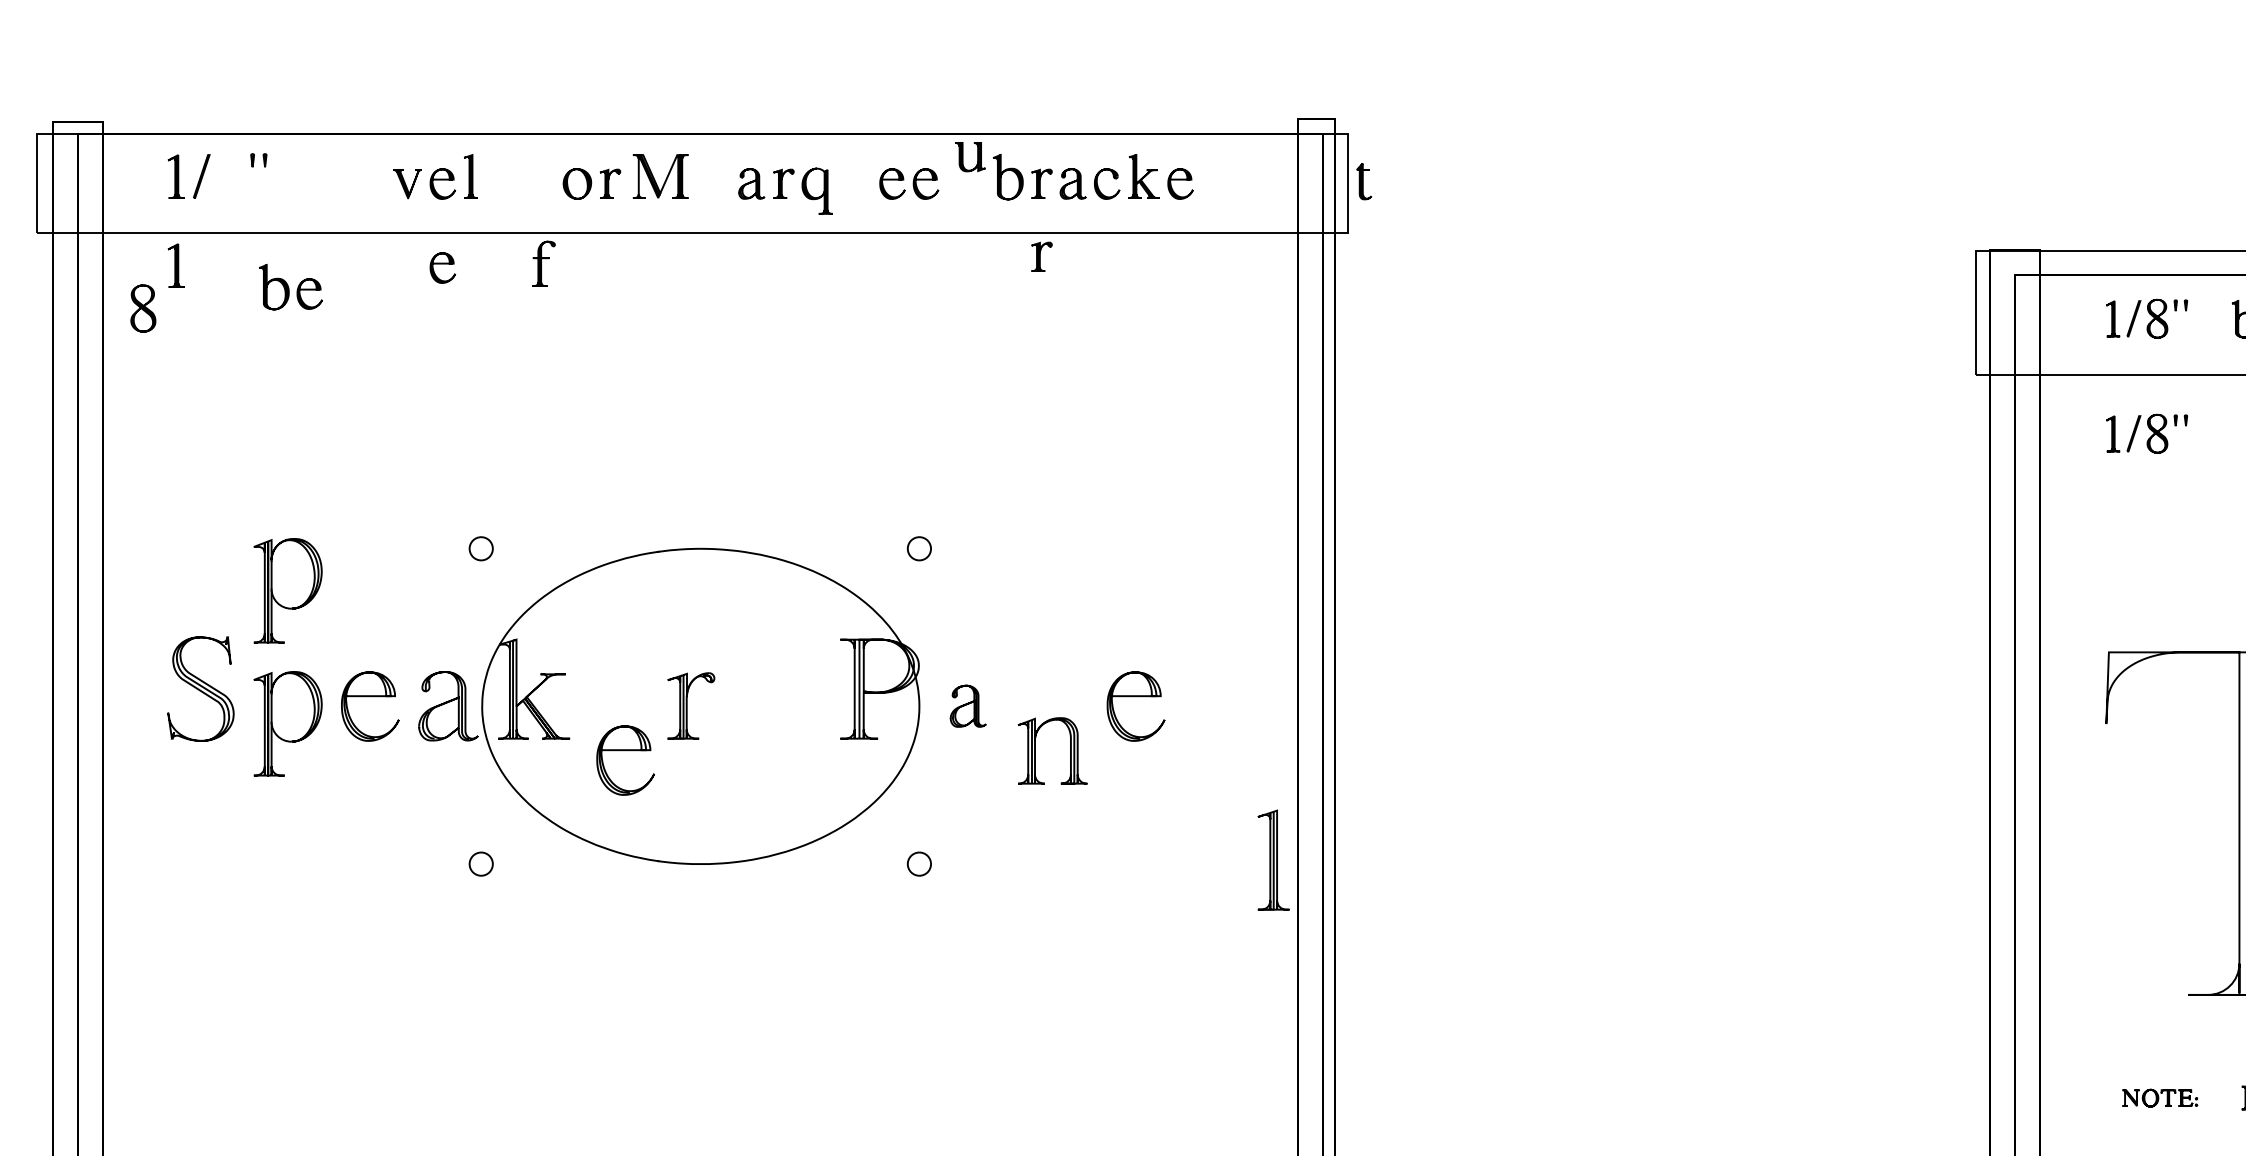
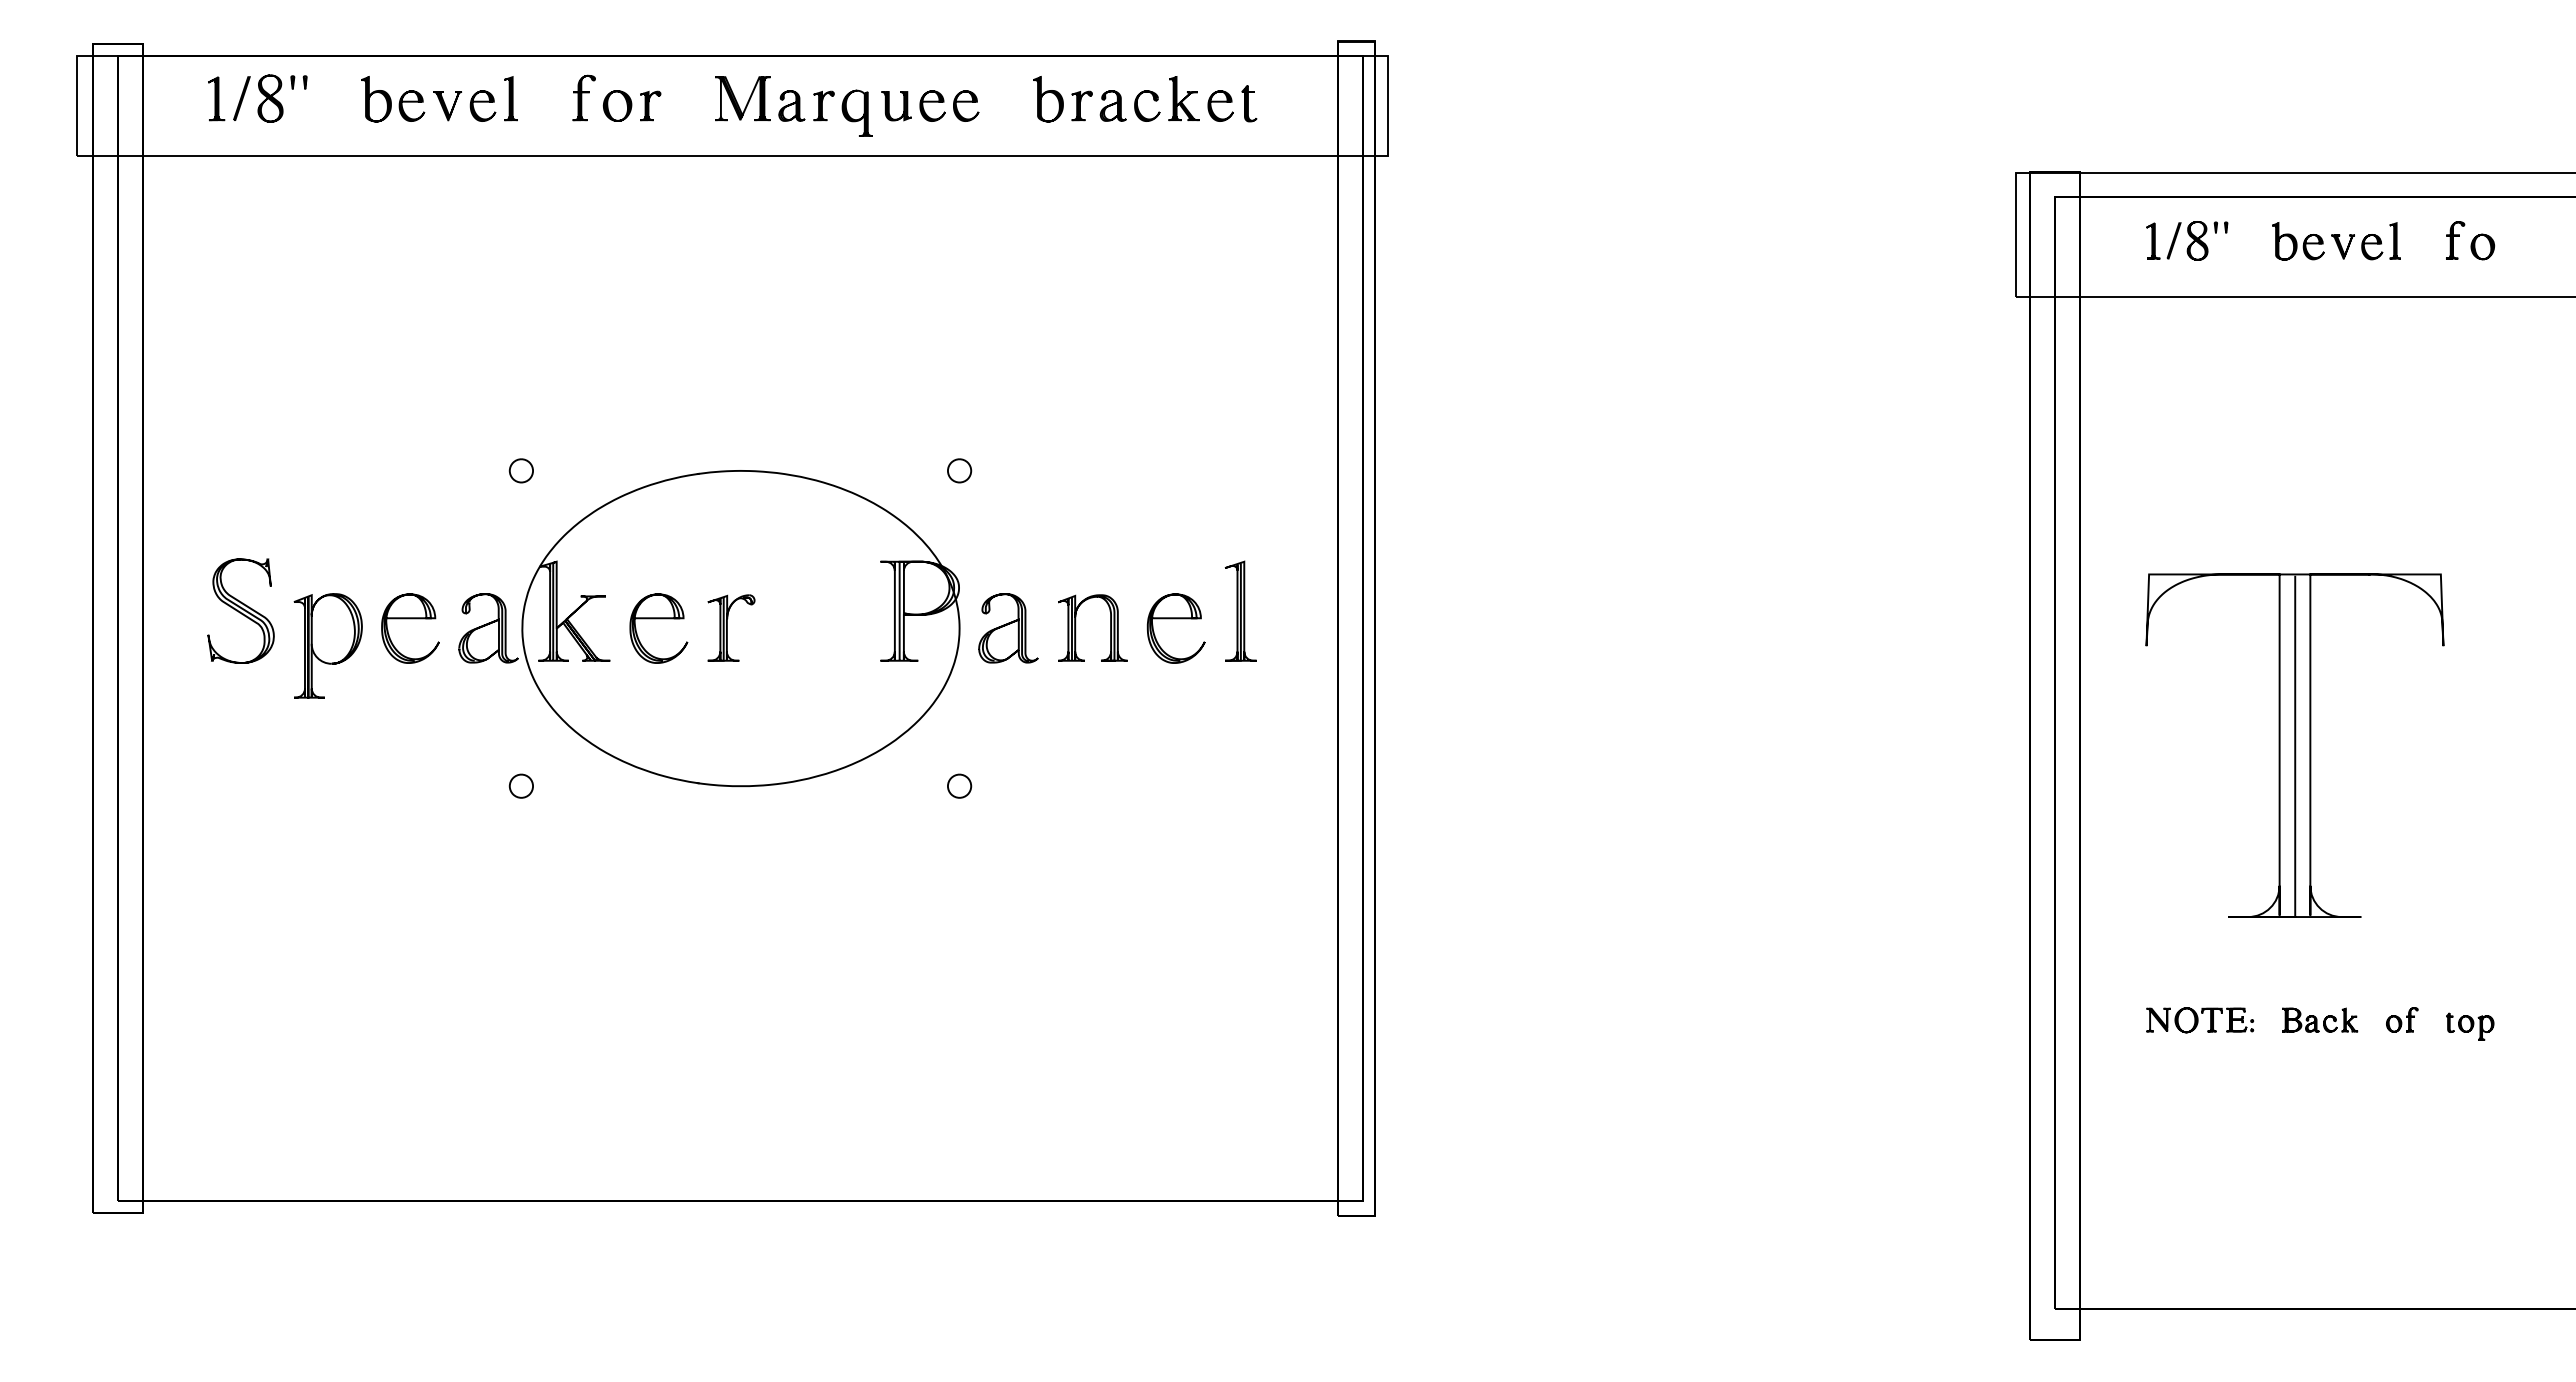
part: (963, 157) -> (889, 106), moved
curve: (655, 179) -> (737, 101), moved
curve: (1363, 181) -> (1248, 103), moved
part: (1041, 256) -> (1081, 178), removed
curve: (542, 263) -> (582, 97), moved
curve: (442, 264) -> (482, 186), removed
curve: (176, 265) -> (216, 187), removed
part: (291, 287) -> (393, 99), moved
curve: (143, 308) -> (270, 98), moved
part: (2147, 433) -> (2187, 355), removed
part: (287, 590) -> (327, 512), removed
part: (968, 706) -> (1008, 628), size x1.67
part: (1036, 750) -> (1076, 627), moved
curve: (625, 751) -> (658, 619), moved
part: (1273, 859) -> (1240, 610), moved
part: (2160, 1098) -> (2200, 1020), size x1.43

